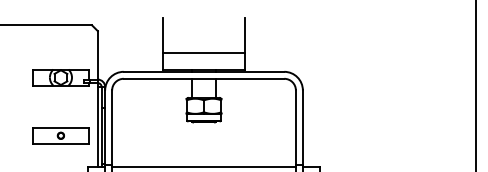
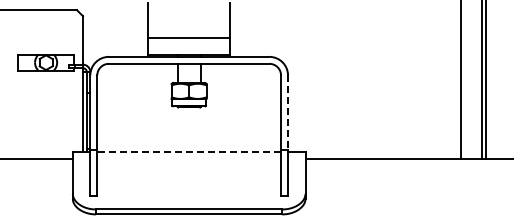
line: (303, 128) -> (288, 113), solid -> dashed
part: (60, 135) -> (45, 120), removed
line: (204, 167) -> (189, 152), solid -> dashed

